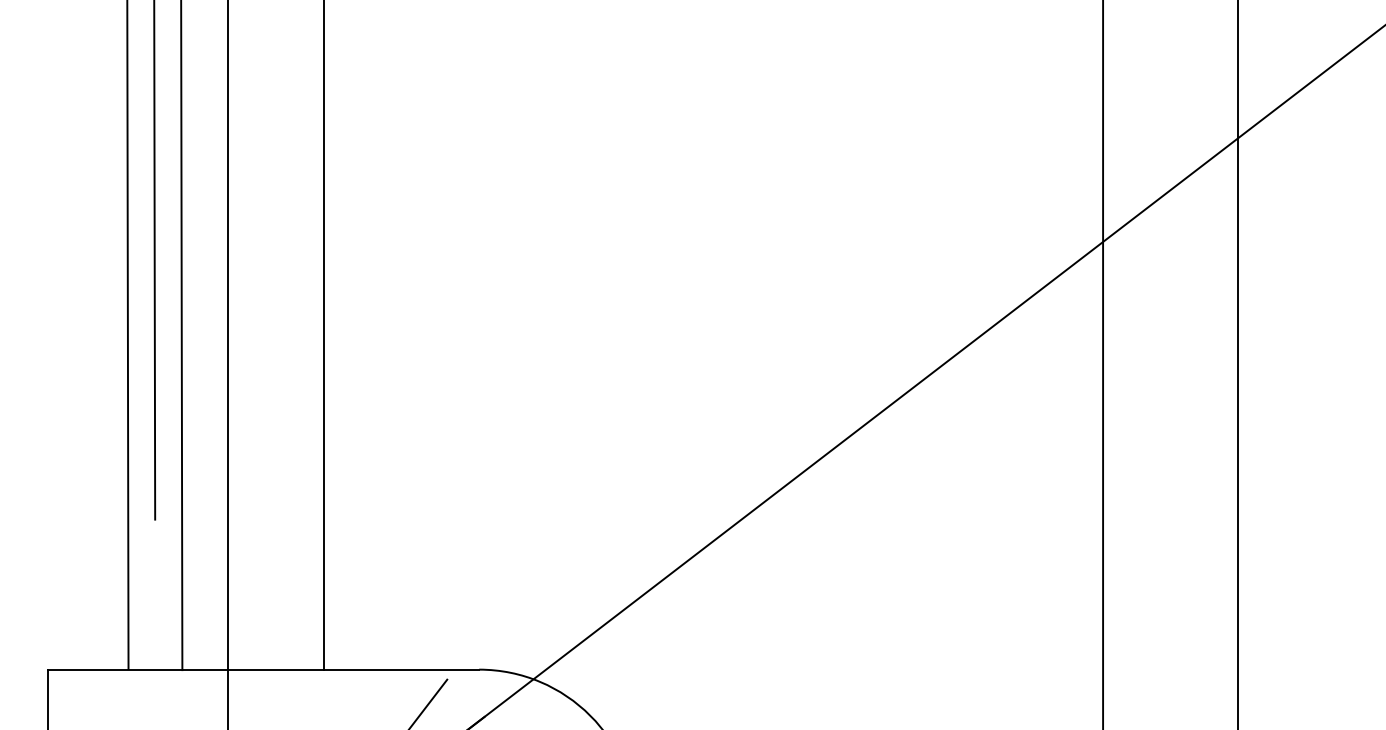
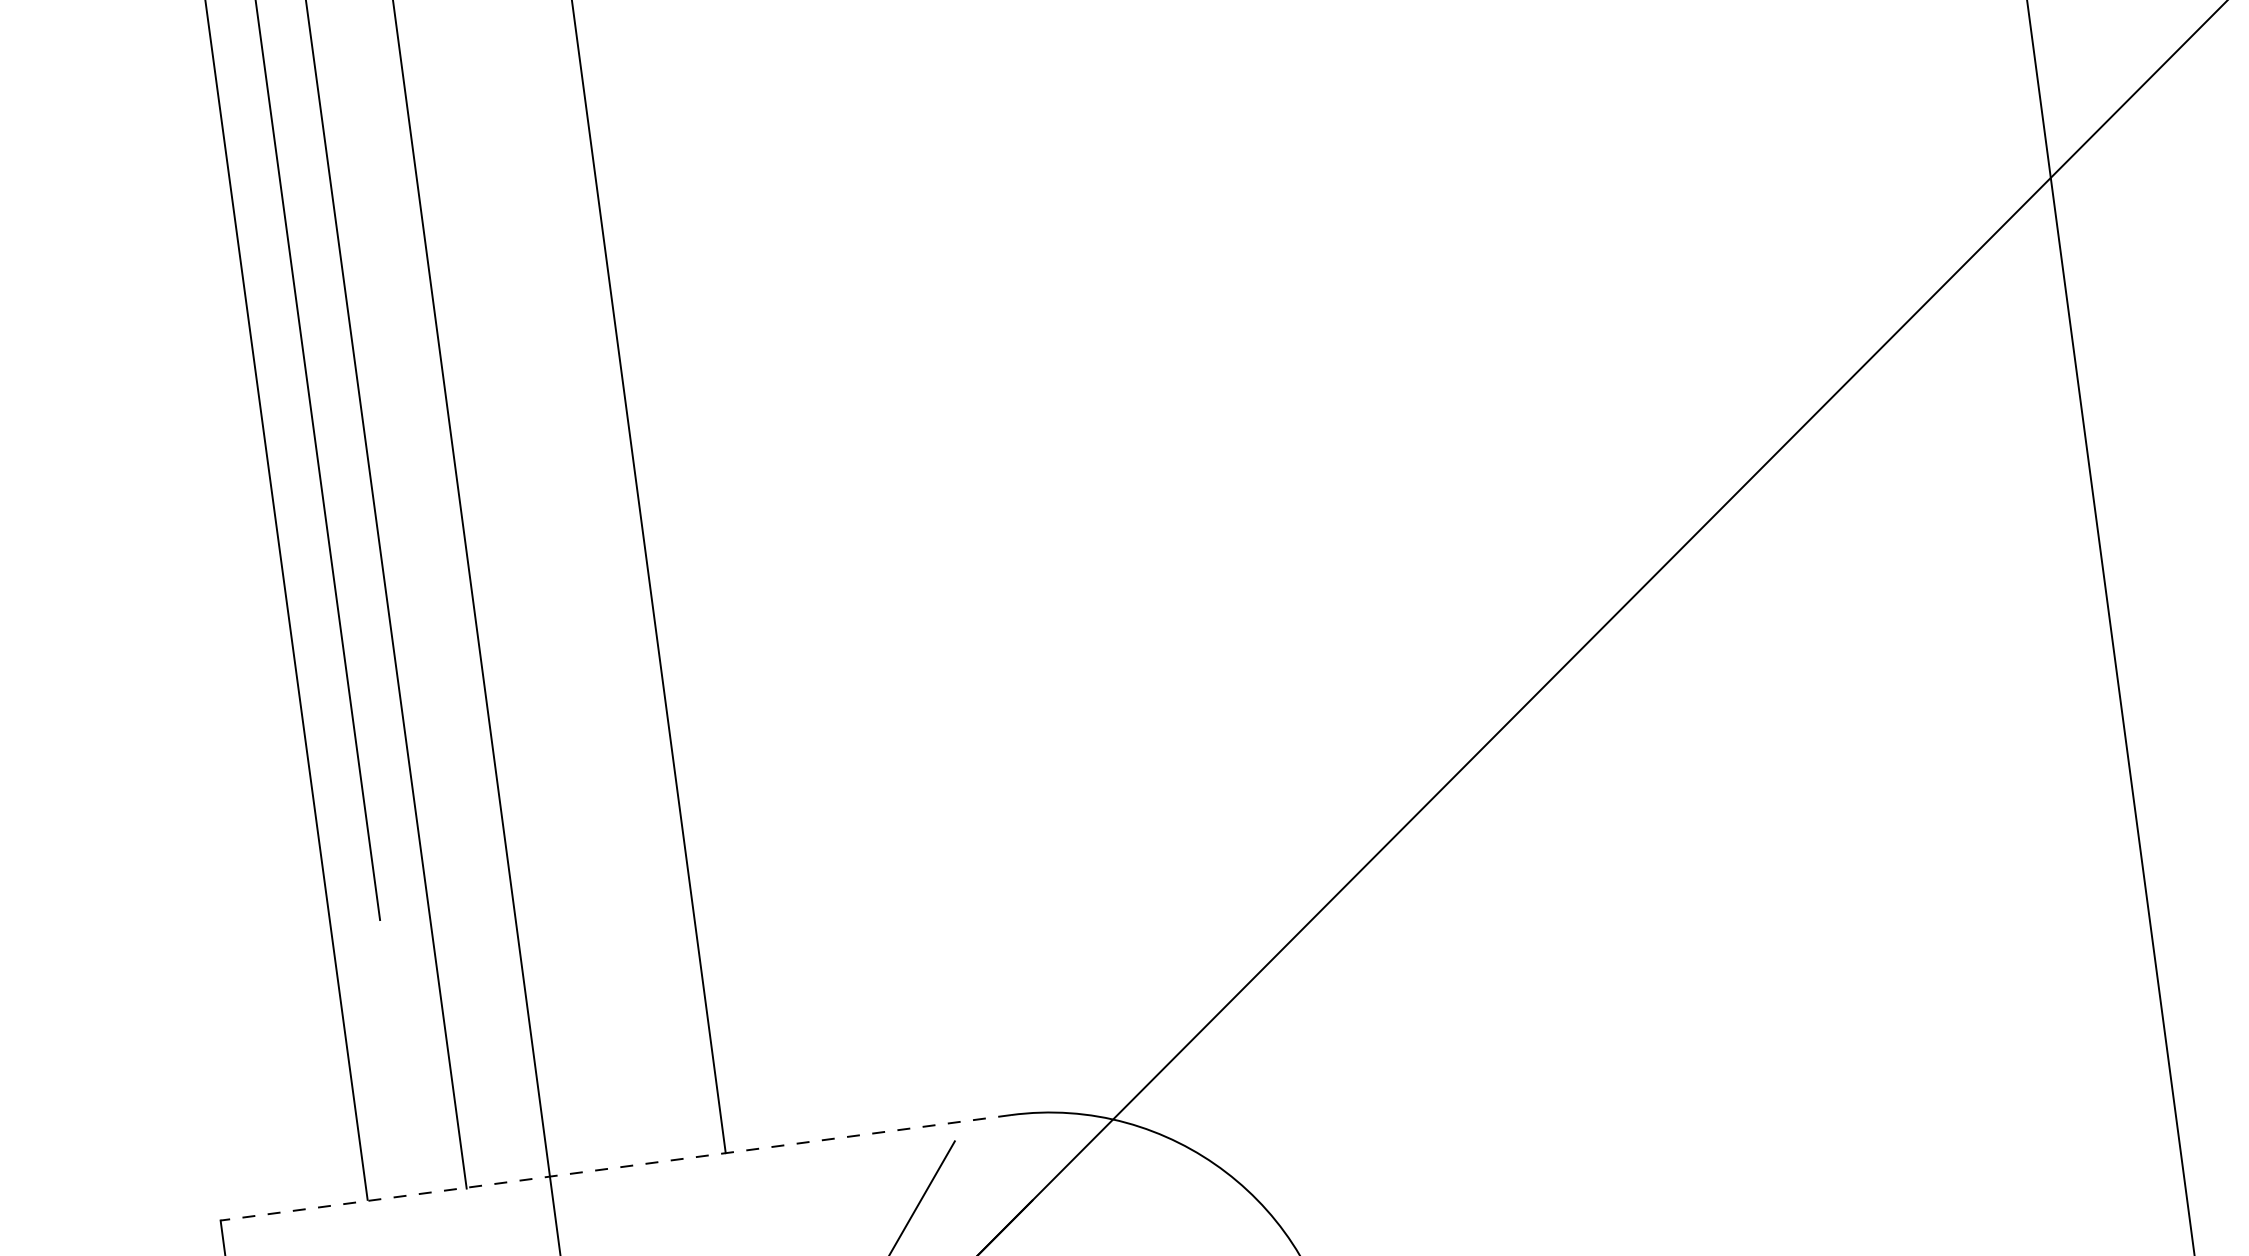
line: (263, 669) -> (615, 1167), solid -> dashed

